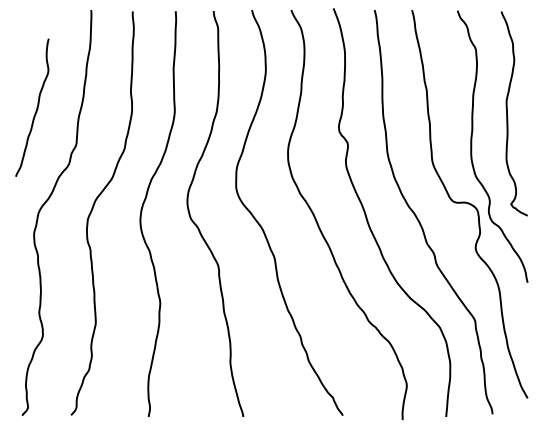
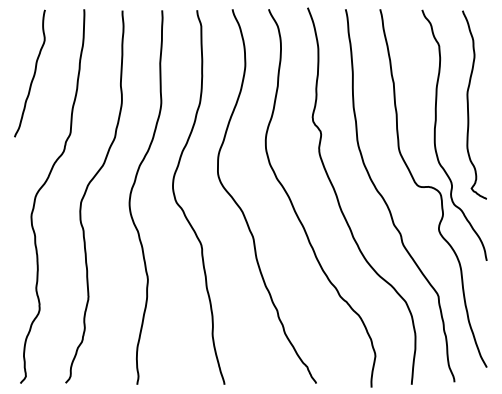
curve: (36, 107) -> (33, 73), moved

